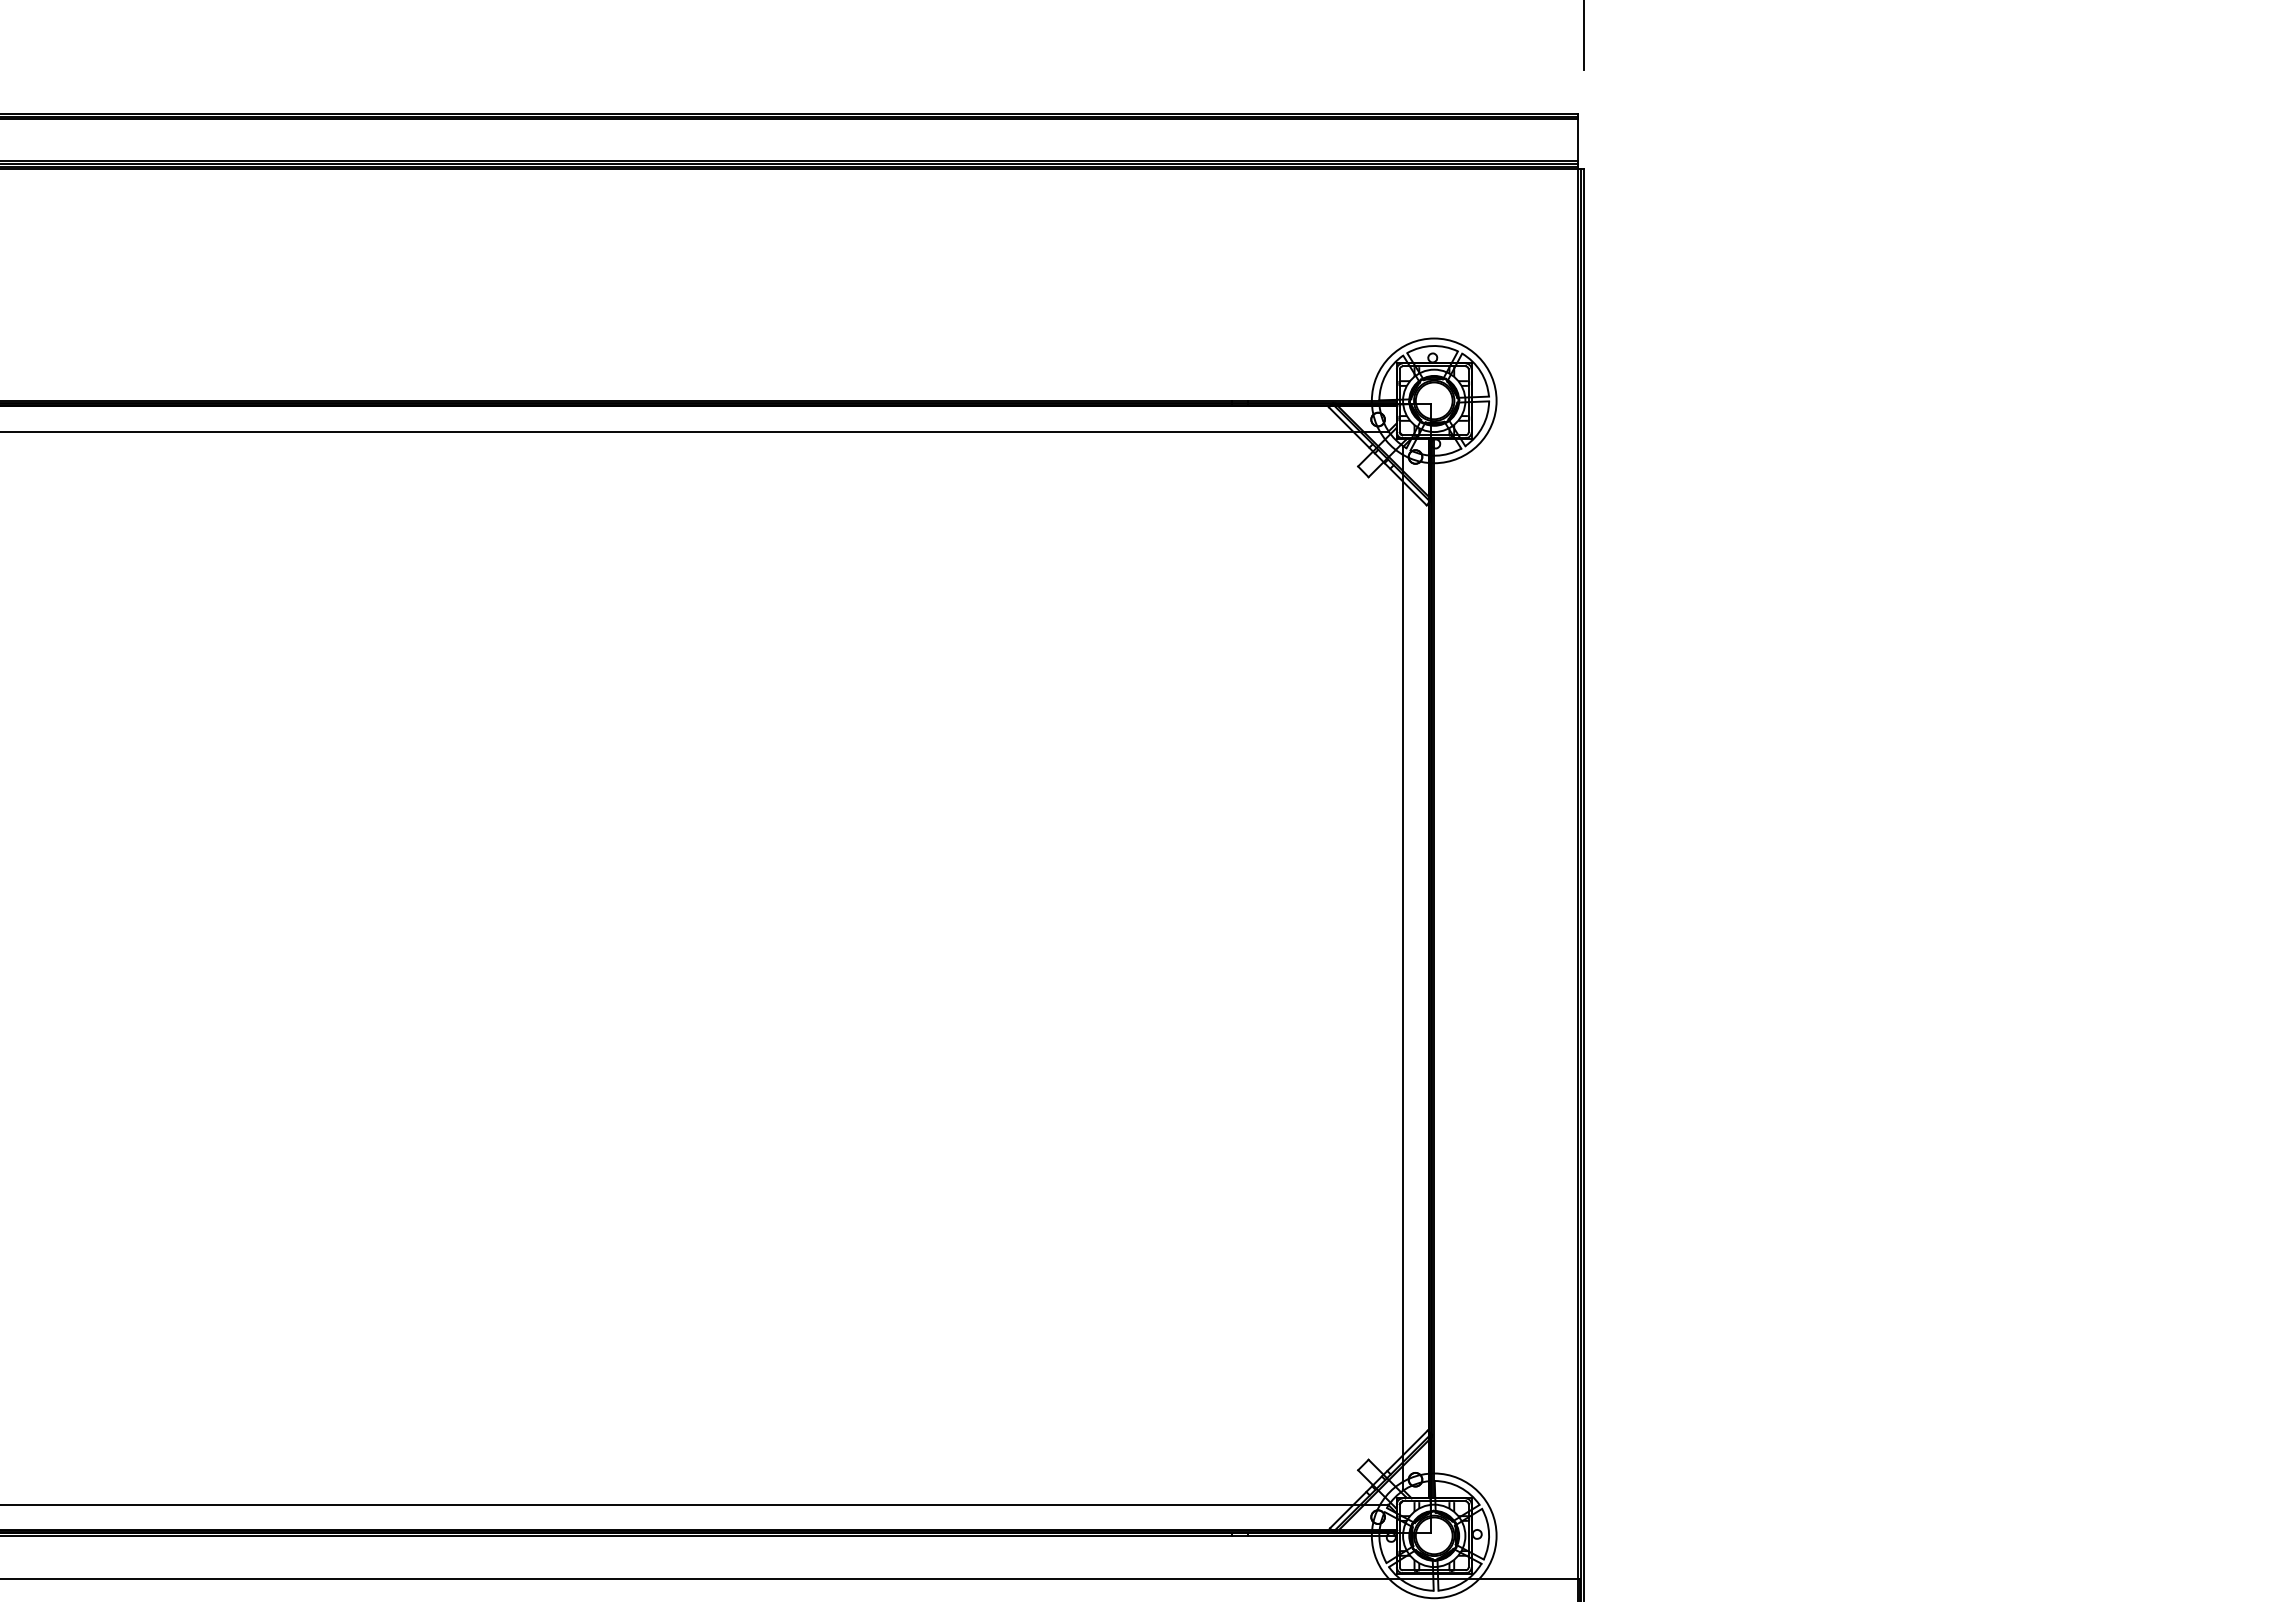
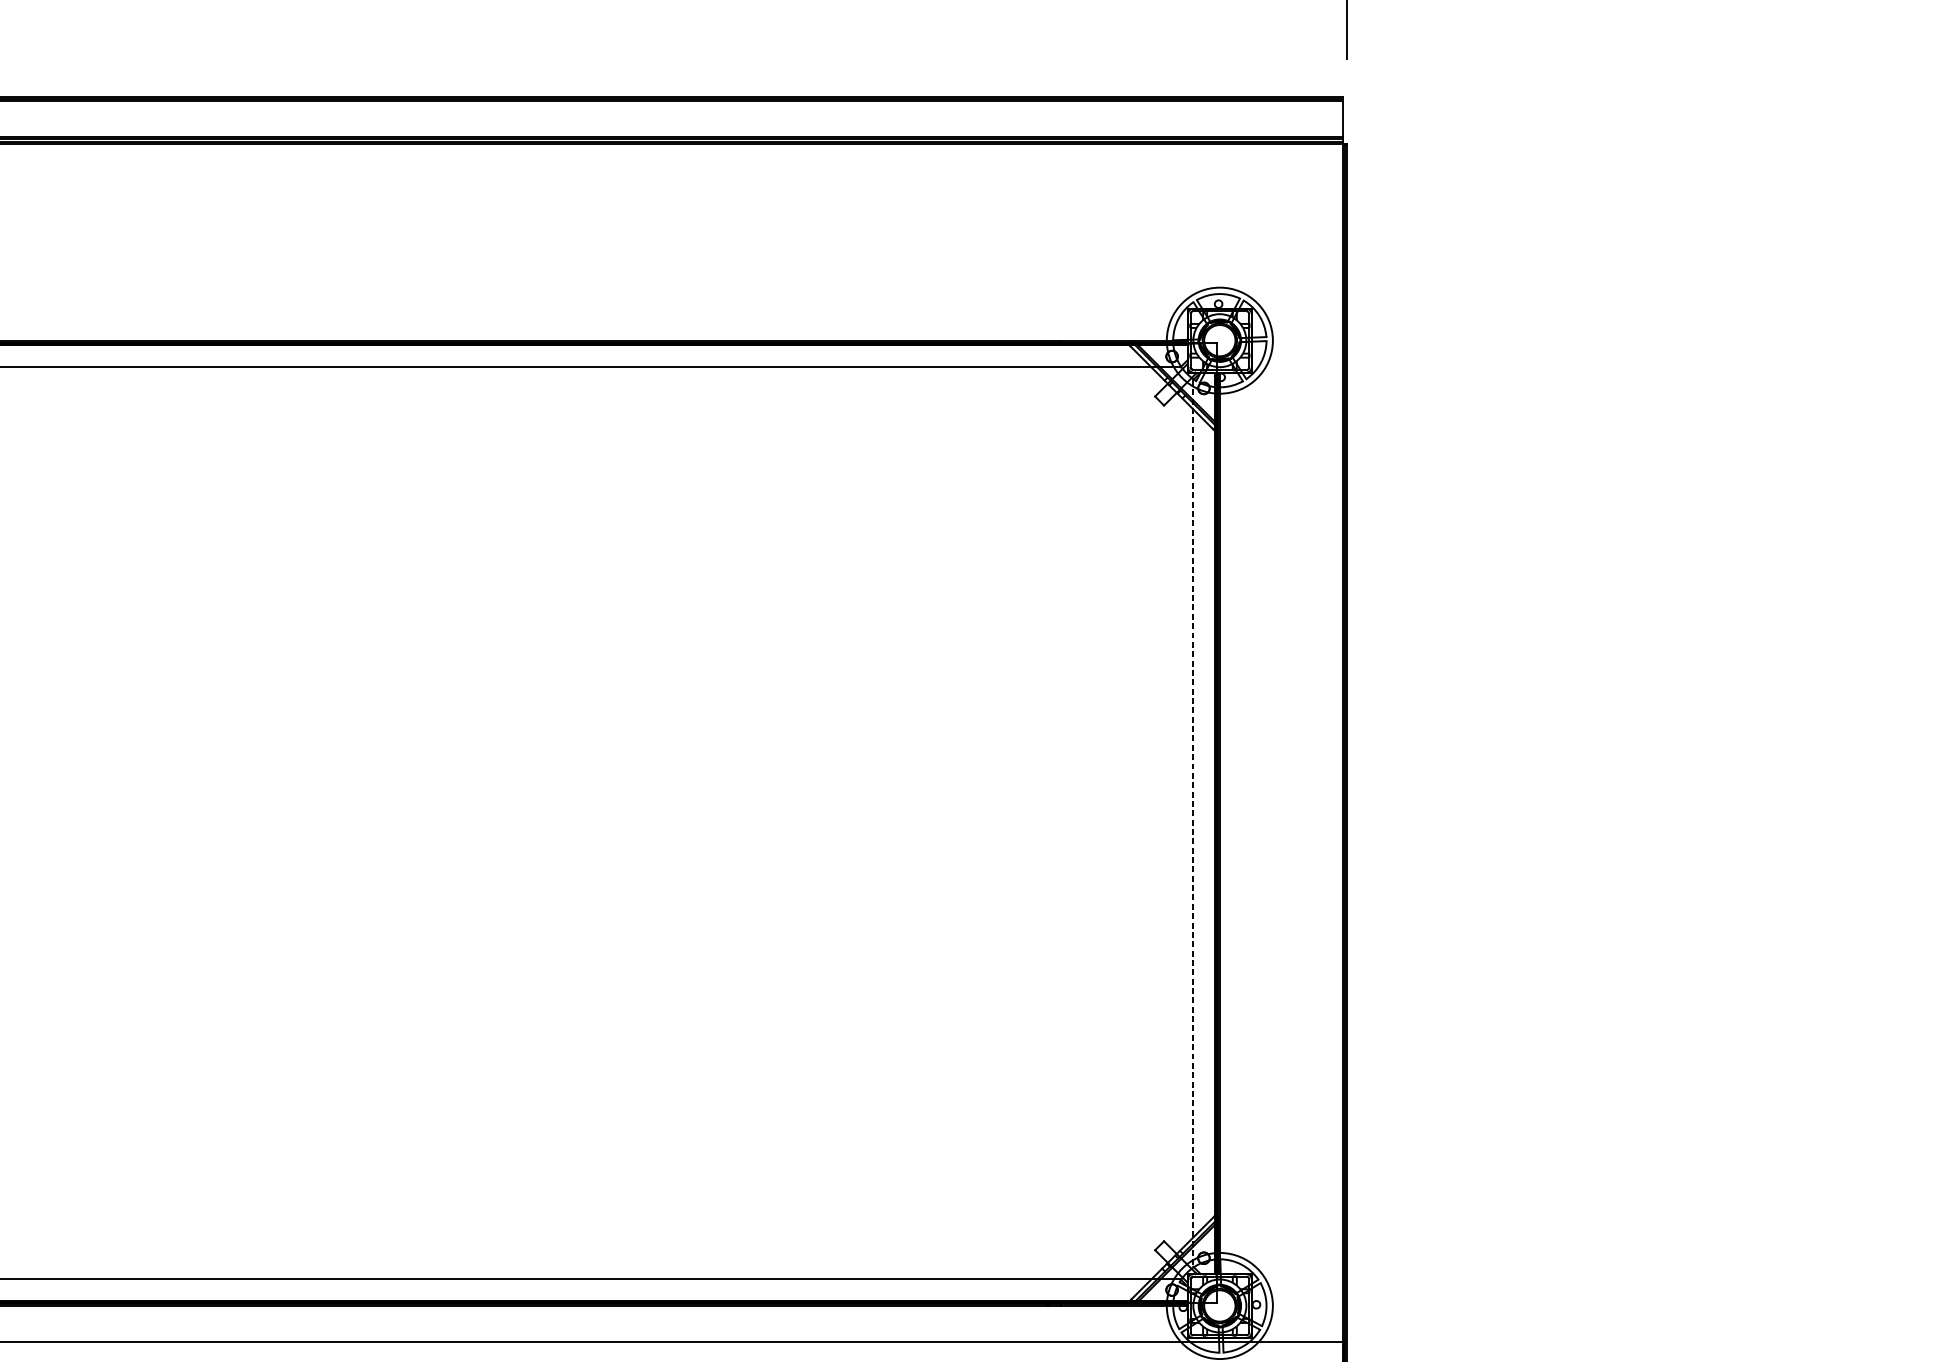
line: (1403, 968) -> (1193, 823), solid -> dashed

